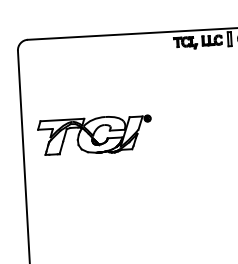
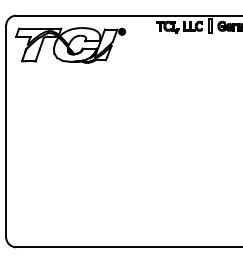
part: (94, 135) -> (70, 45), moved

